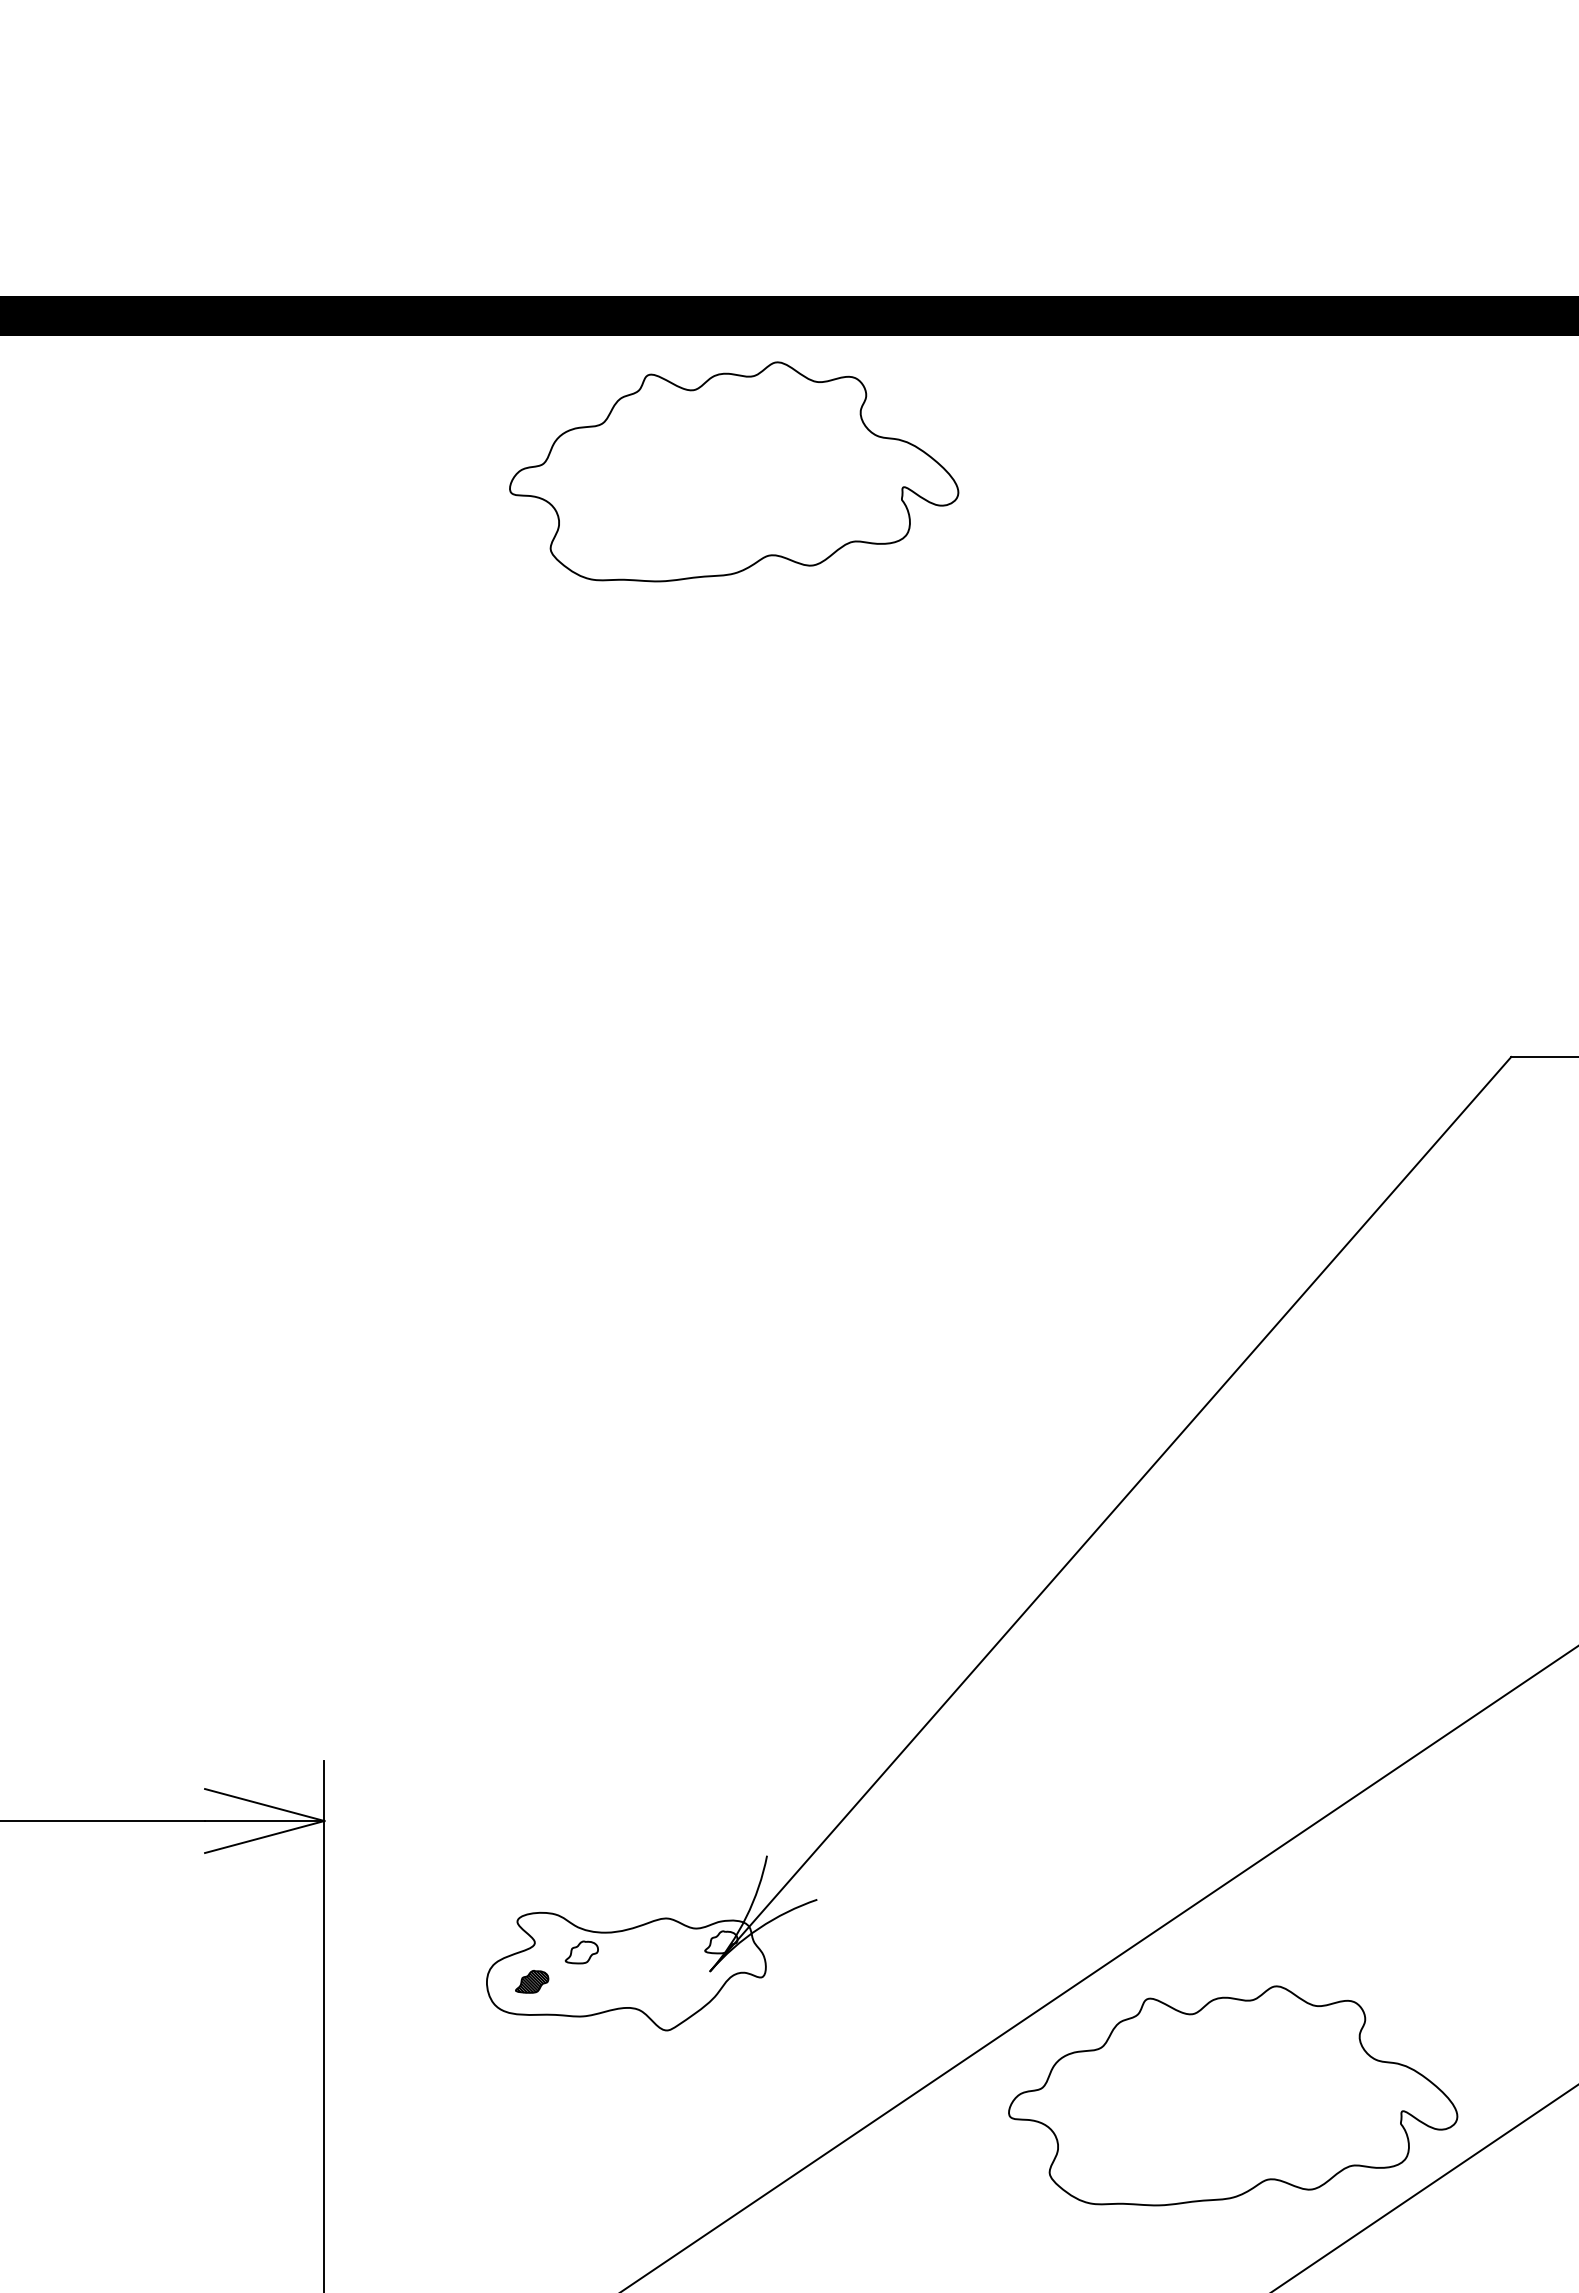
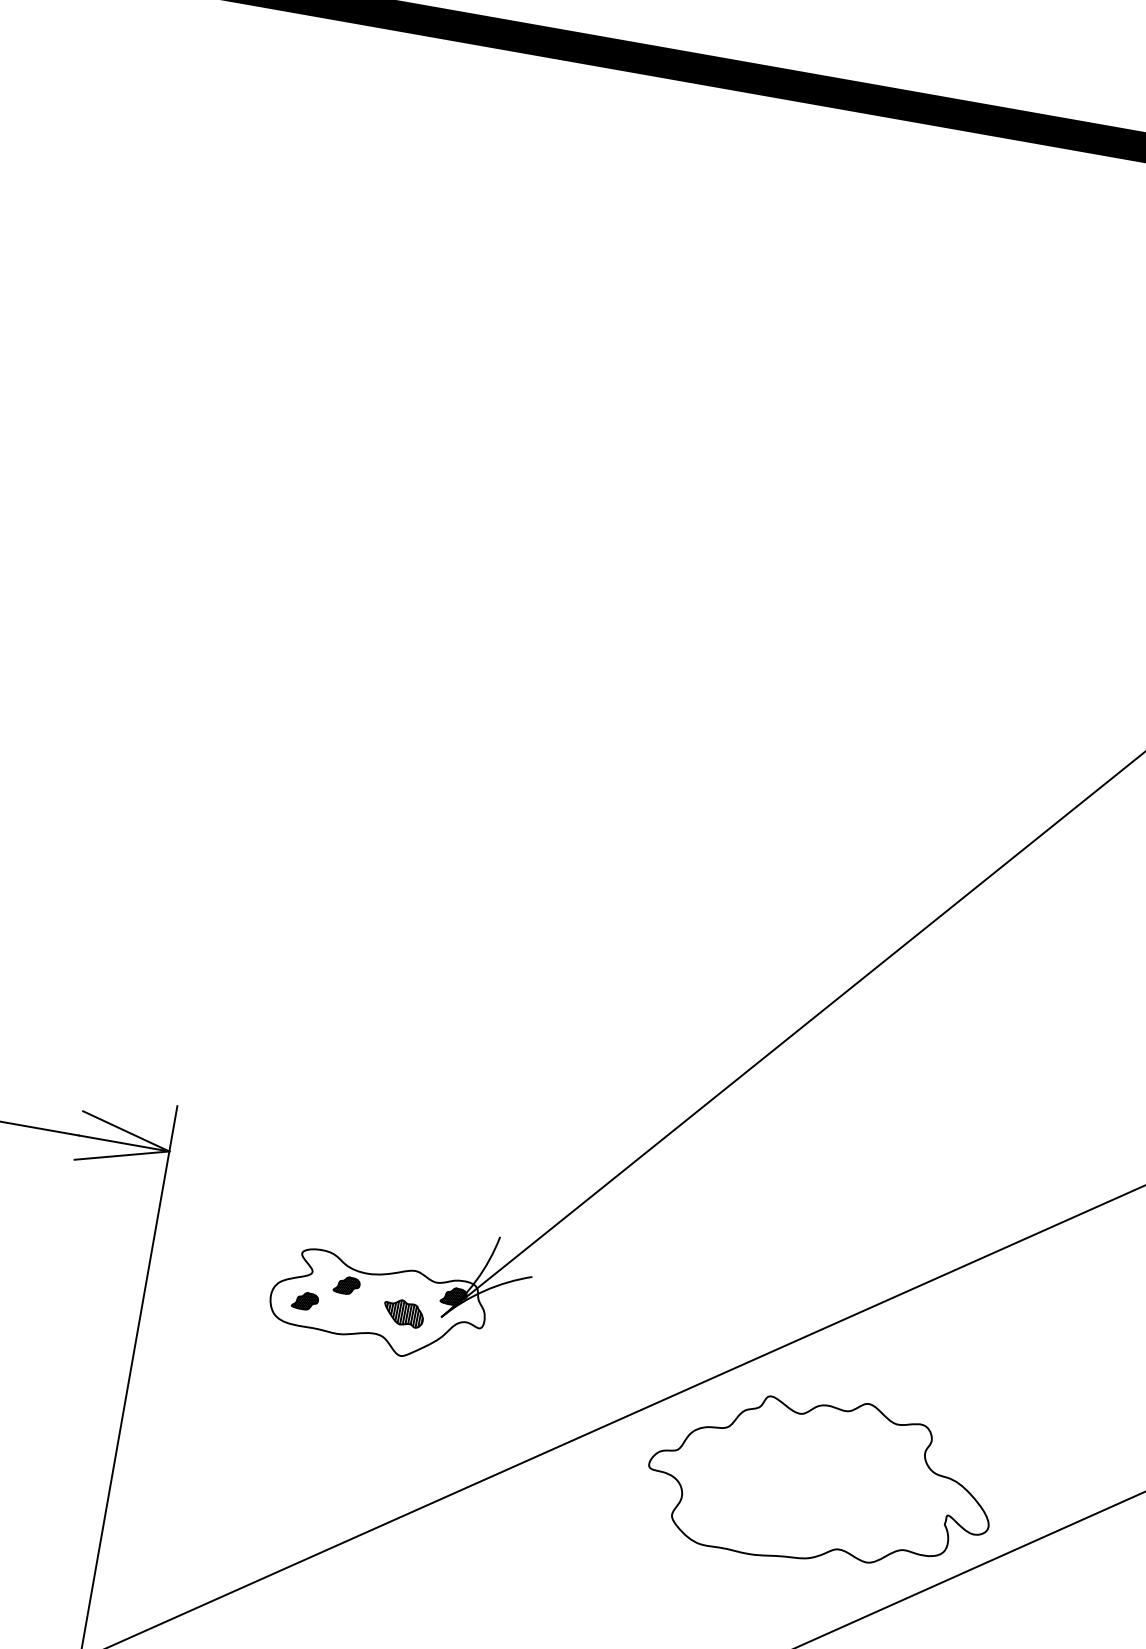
part: (734, 471) -> (660, 183), removed
hatch: (721, 1942) -> (454, 1296), added
hatch: (581, 1952) -> (346, 1285), added
part: (660, 1975) -> (403, 1313), added

